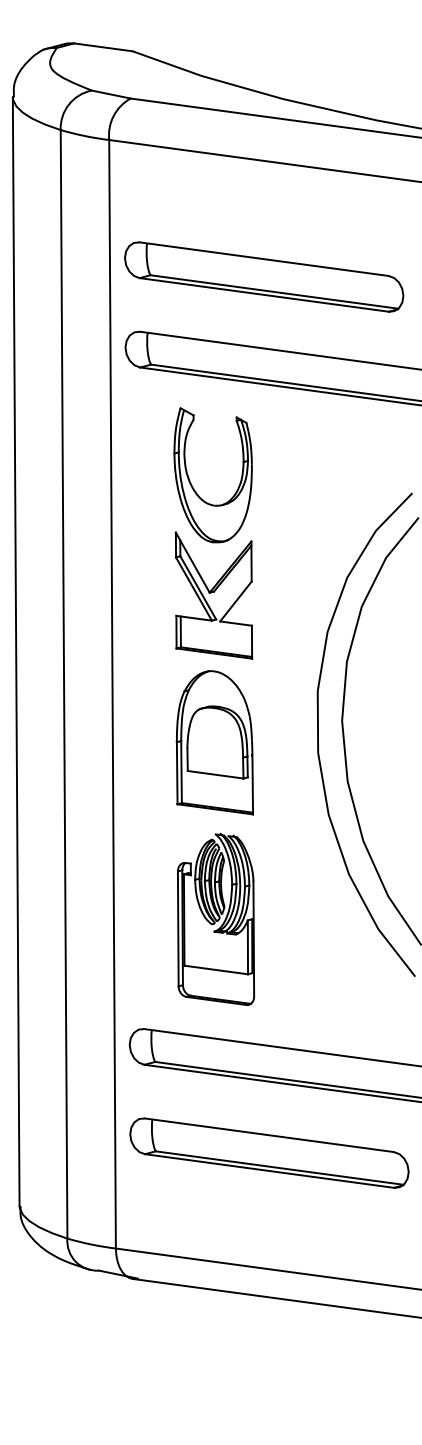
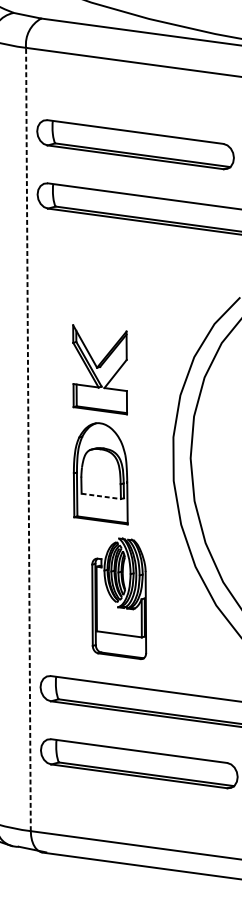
part: (194, 488) -> (86, 294), removed
line: (112, 693) -> (28, 438), solid -> dashed
line: (216, 774) -> (101, 496), solid -> dashed
part: (216, 918) -> (119, 597), moved

